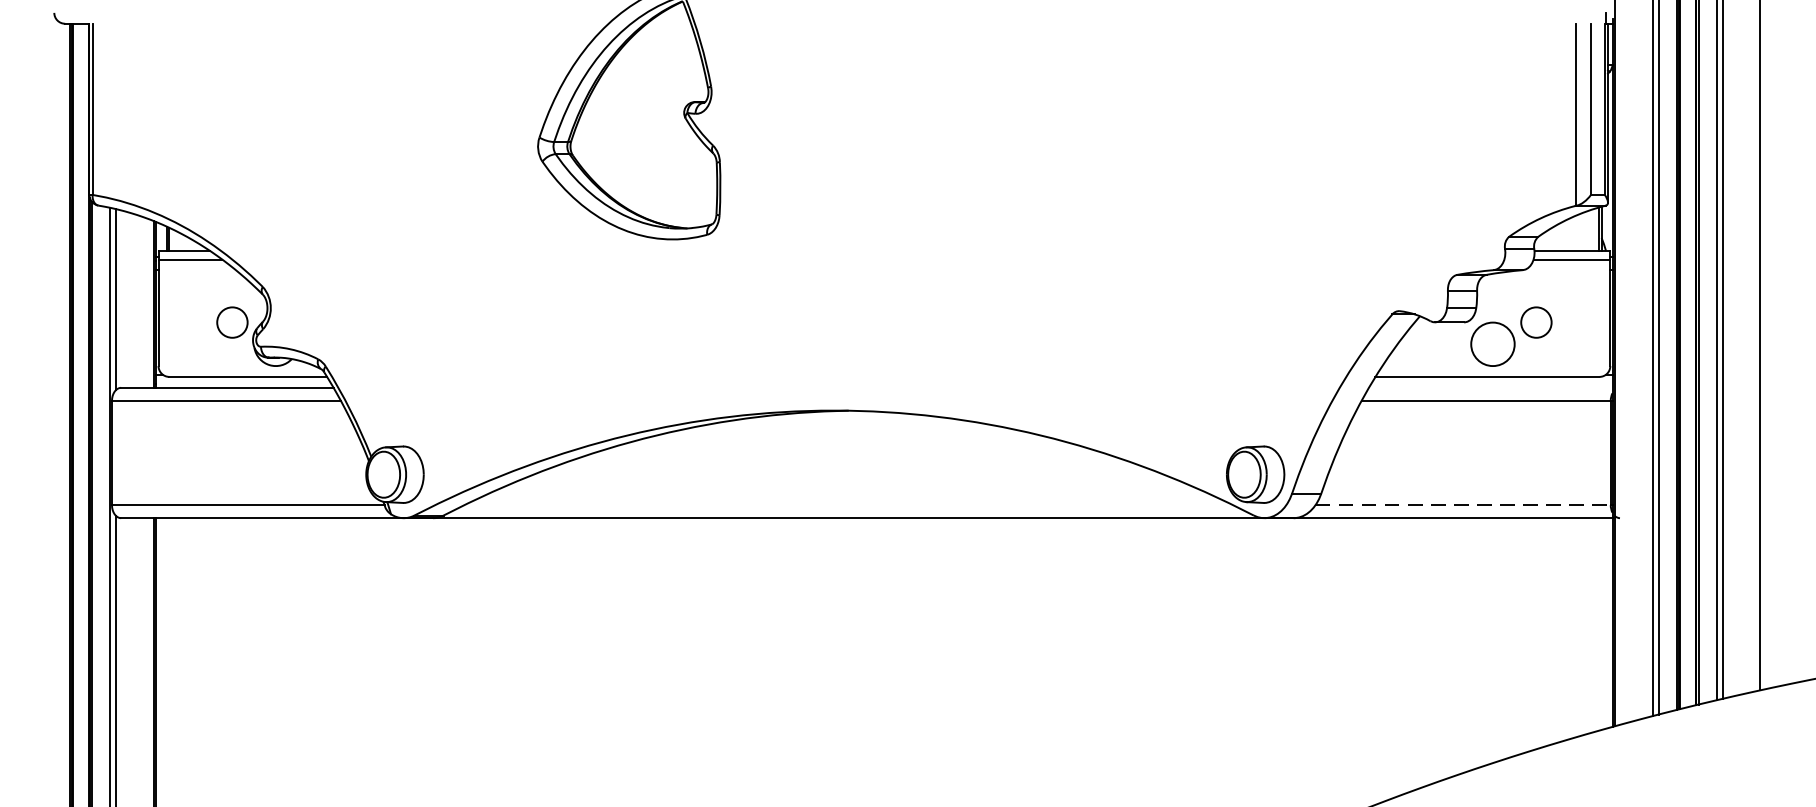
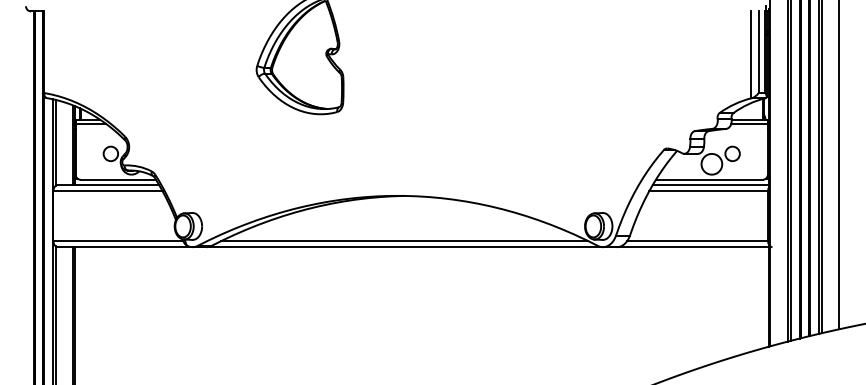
line: (1490, 388) -> (710, 185), added
line: (848, 504) -> (404, 240), added
line: (1464, 504) -> (698, 240), dashed -> solid

